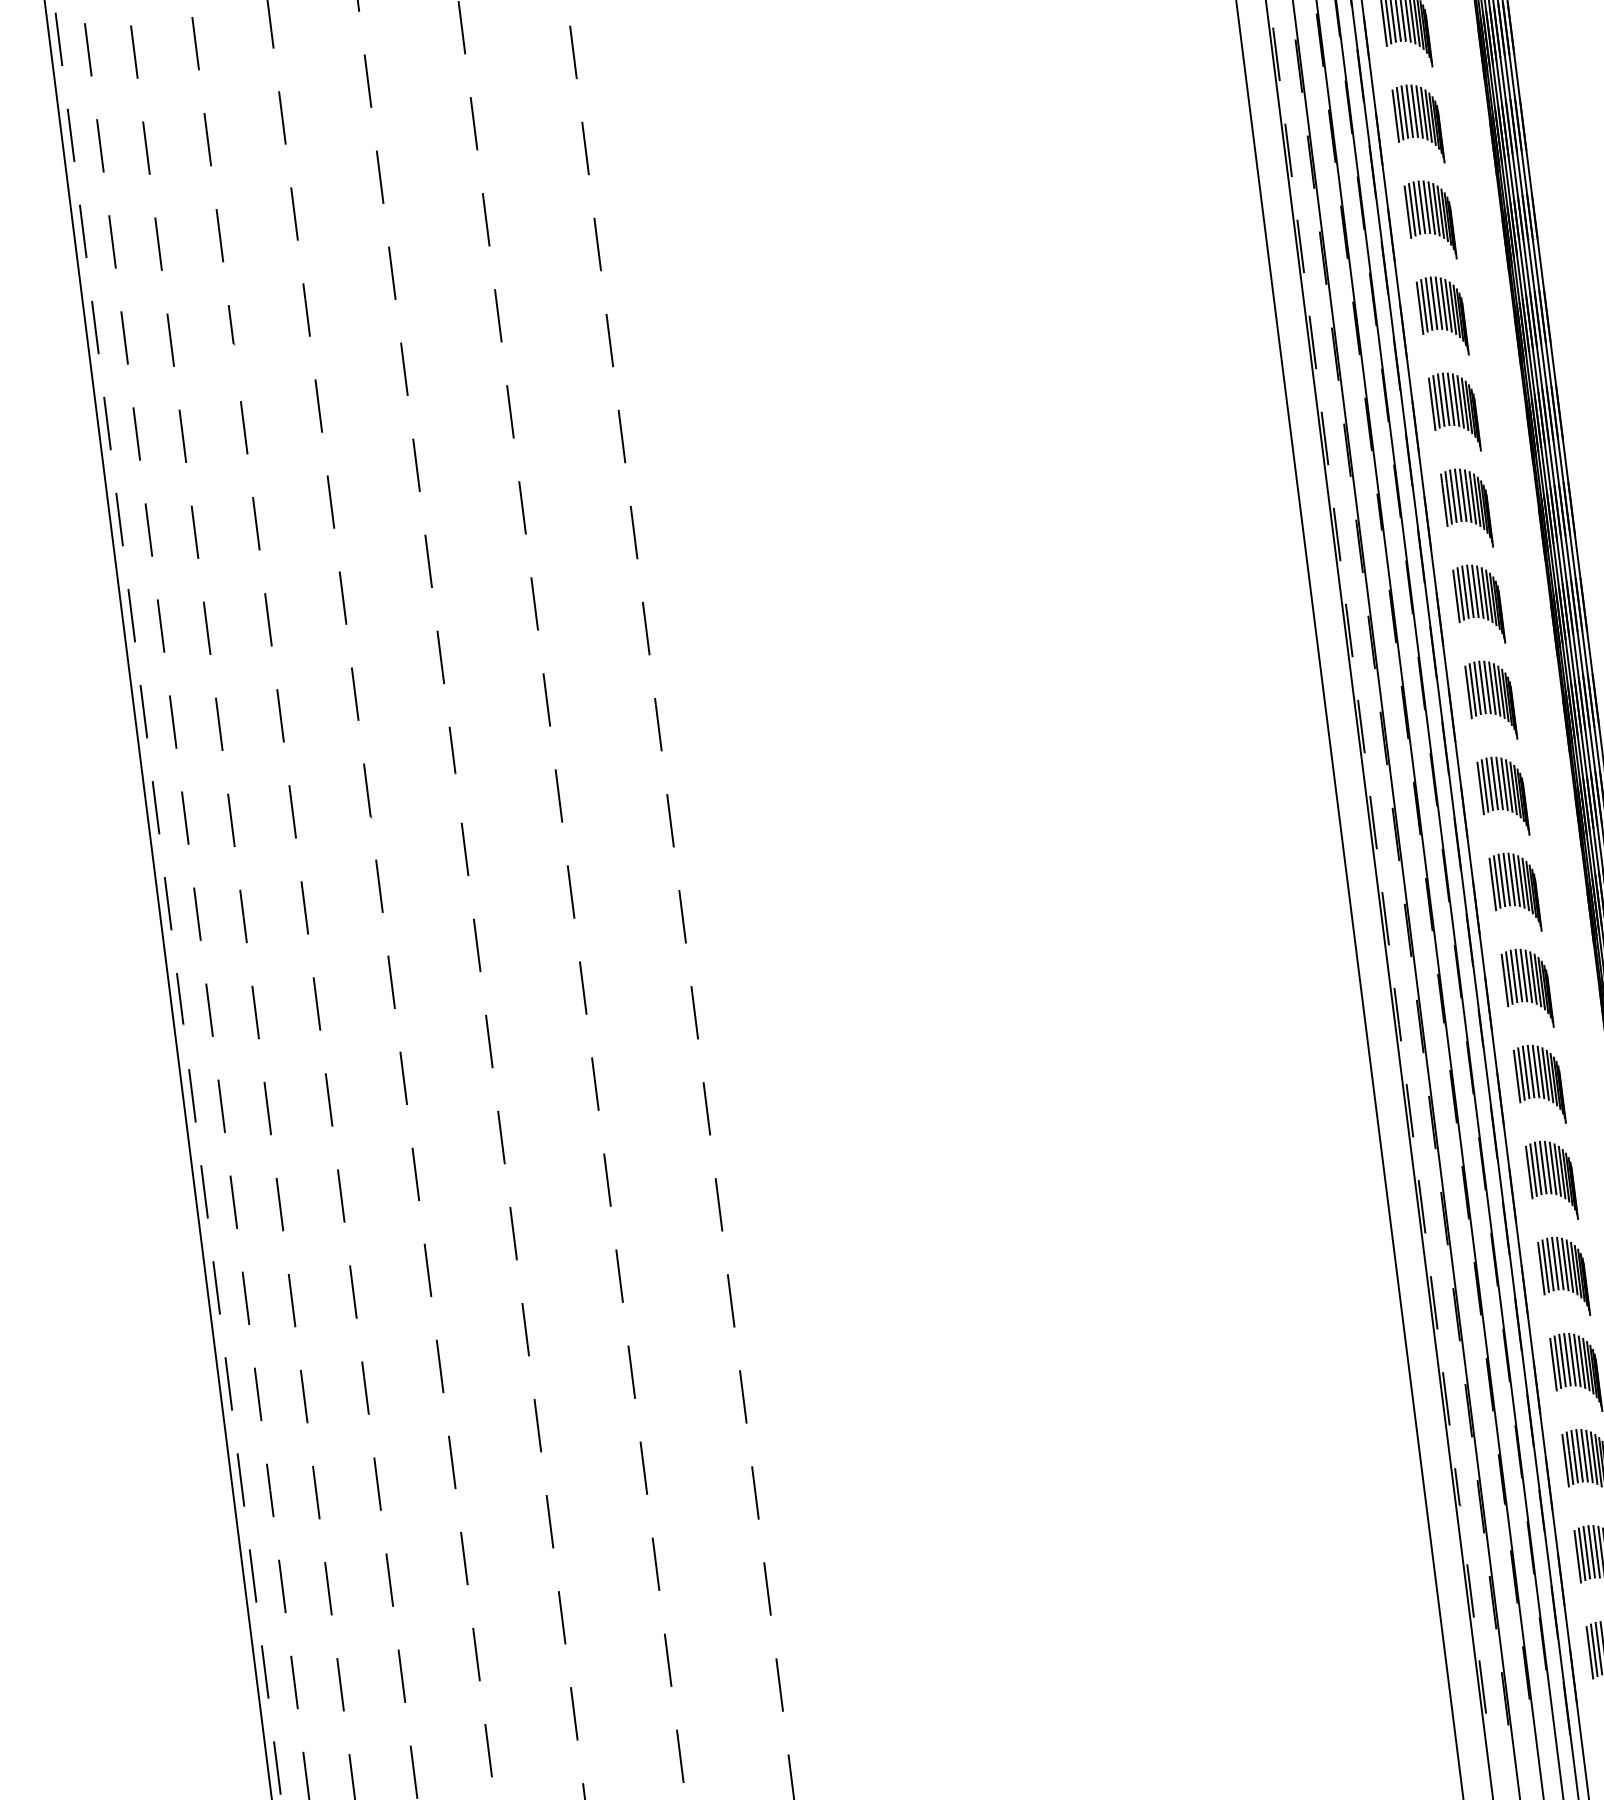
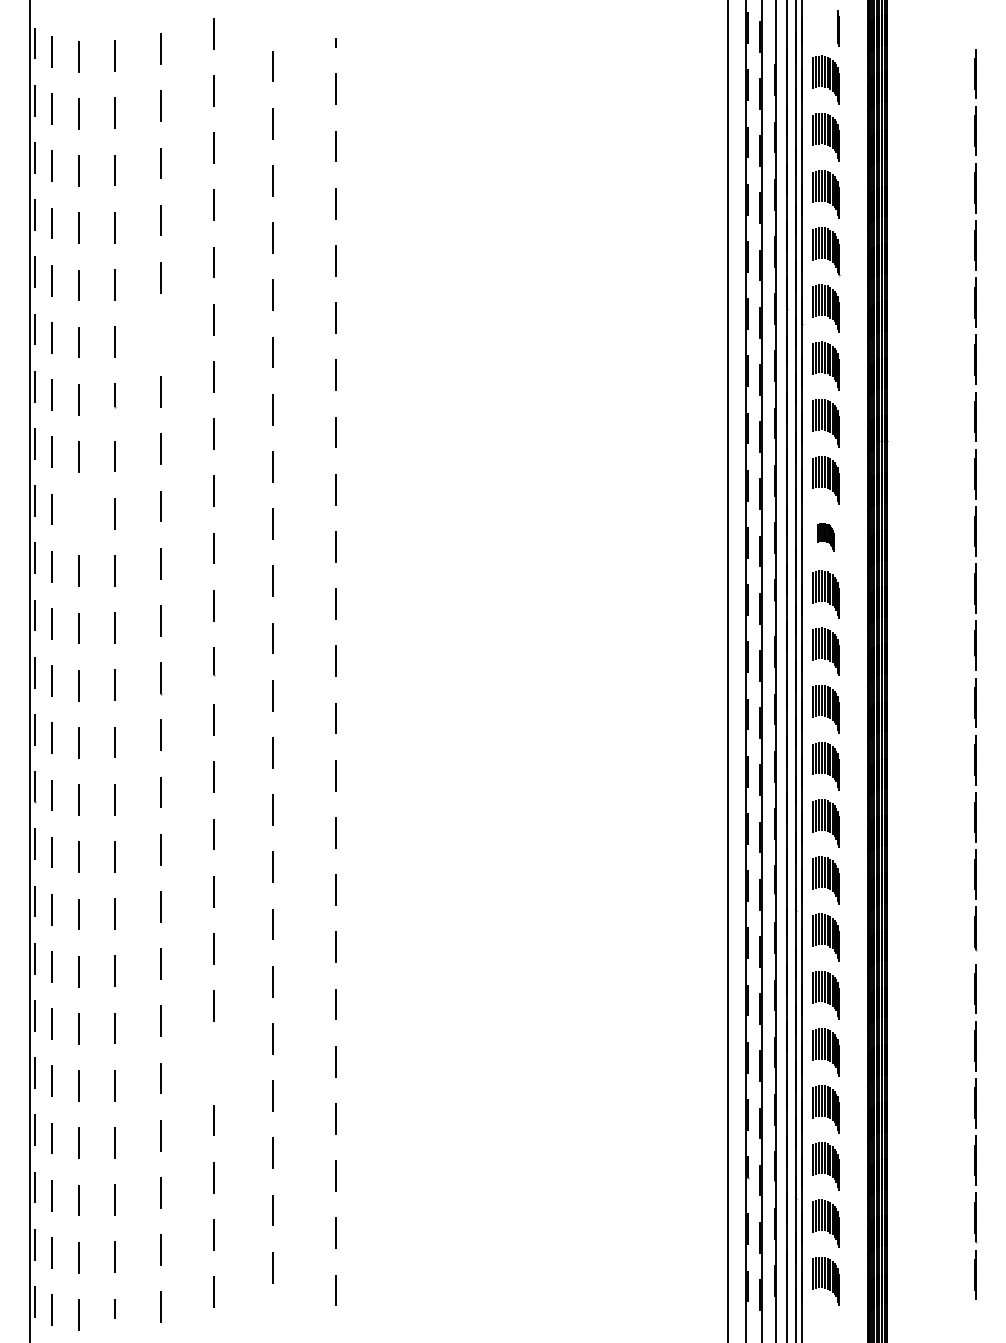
line: (294, 213) -> (160, 334), removed
part: (1453, 413) -> (825, 537), size x0.6
line: (194, 531) -> (78, 513), removed
line: (537, 1426) -> (213, 1063), removed

